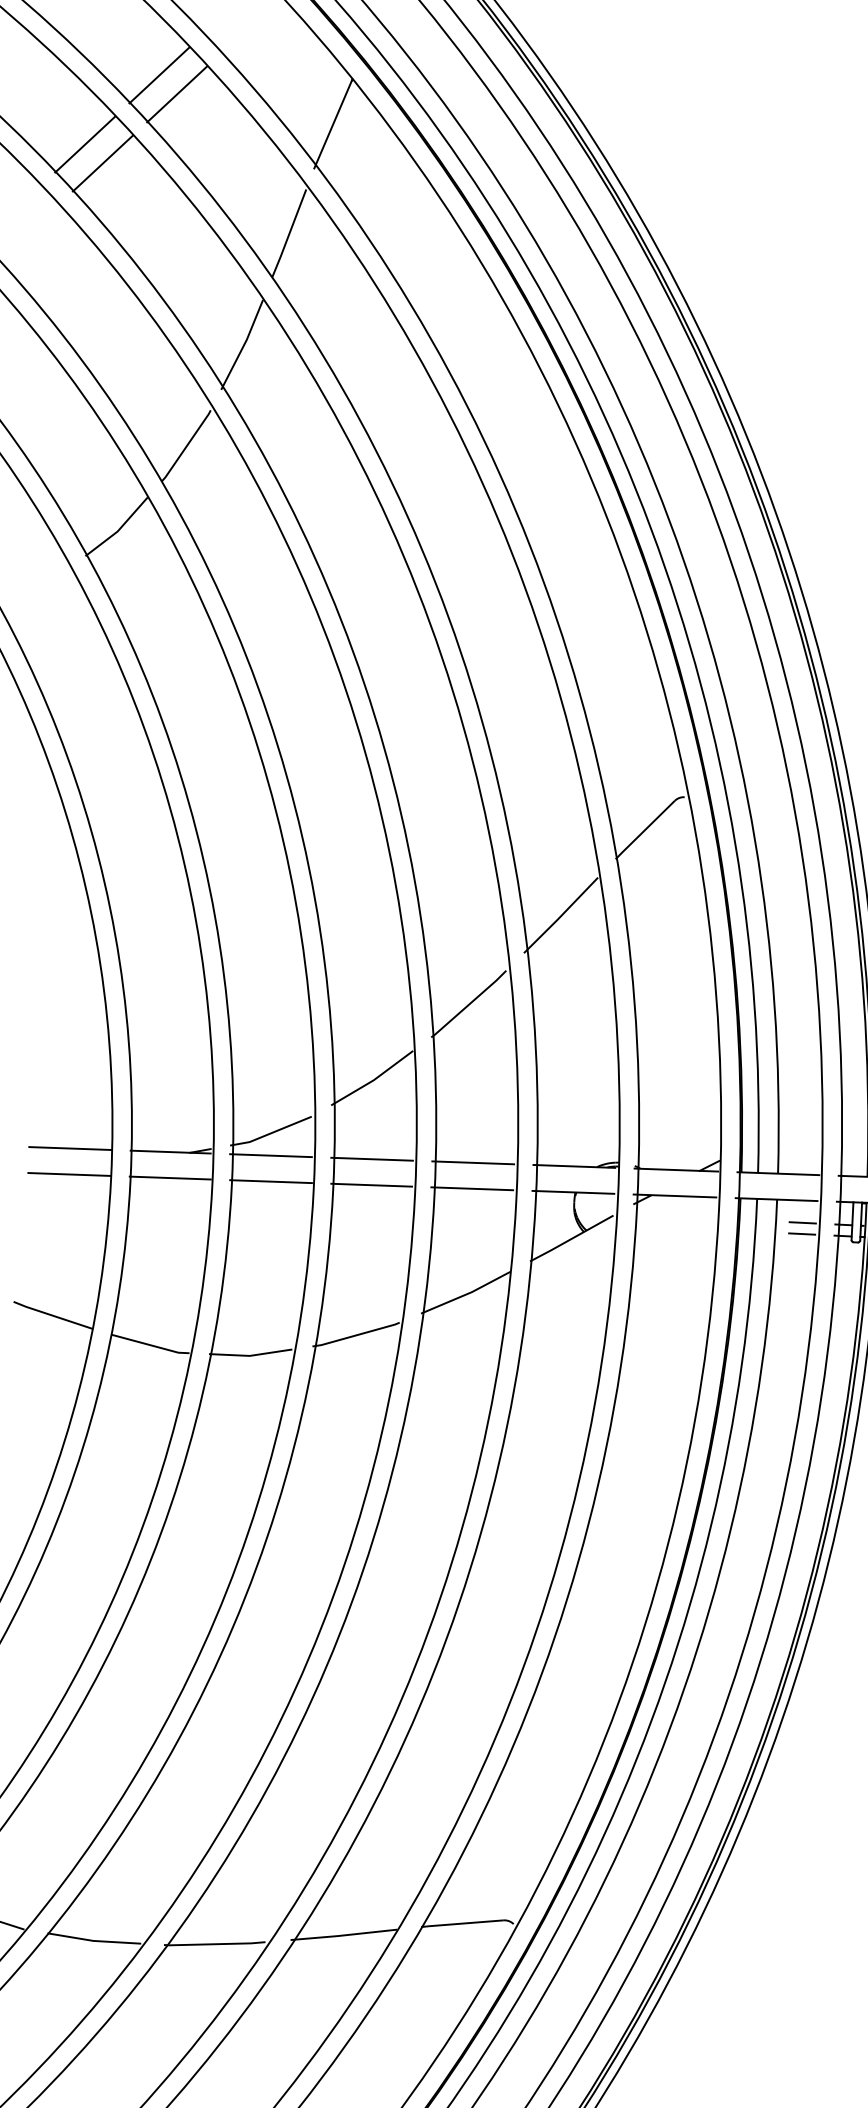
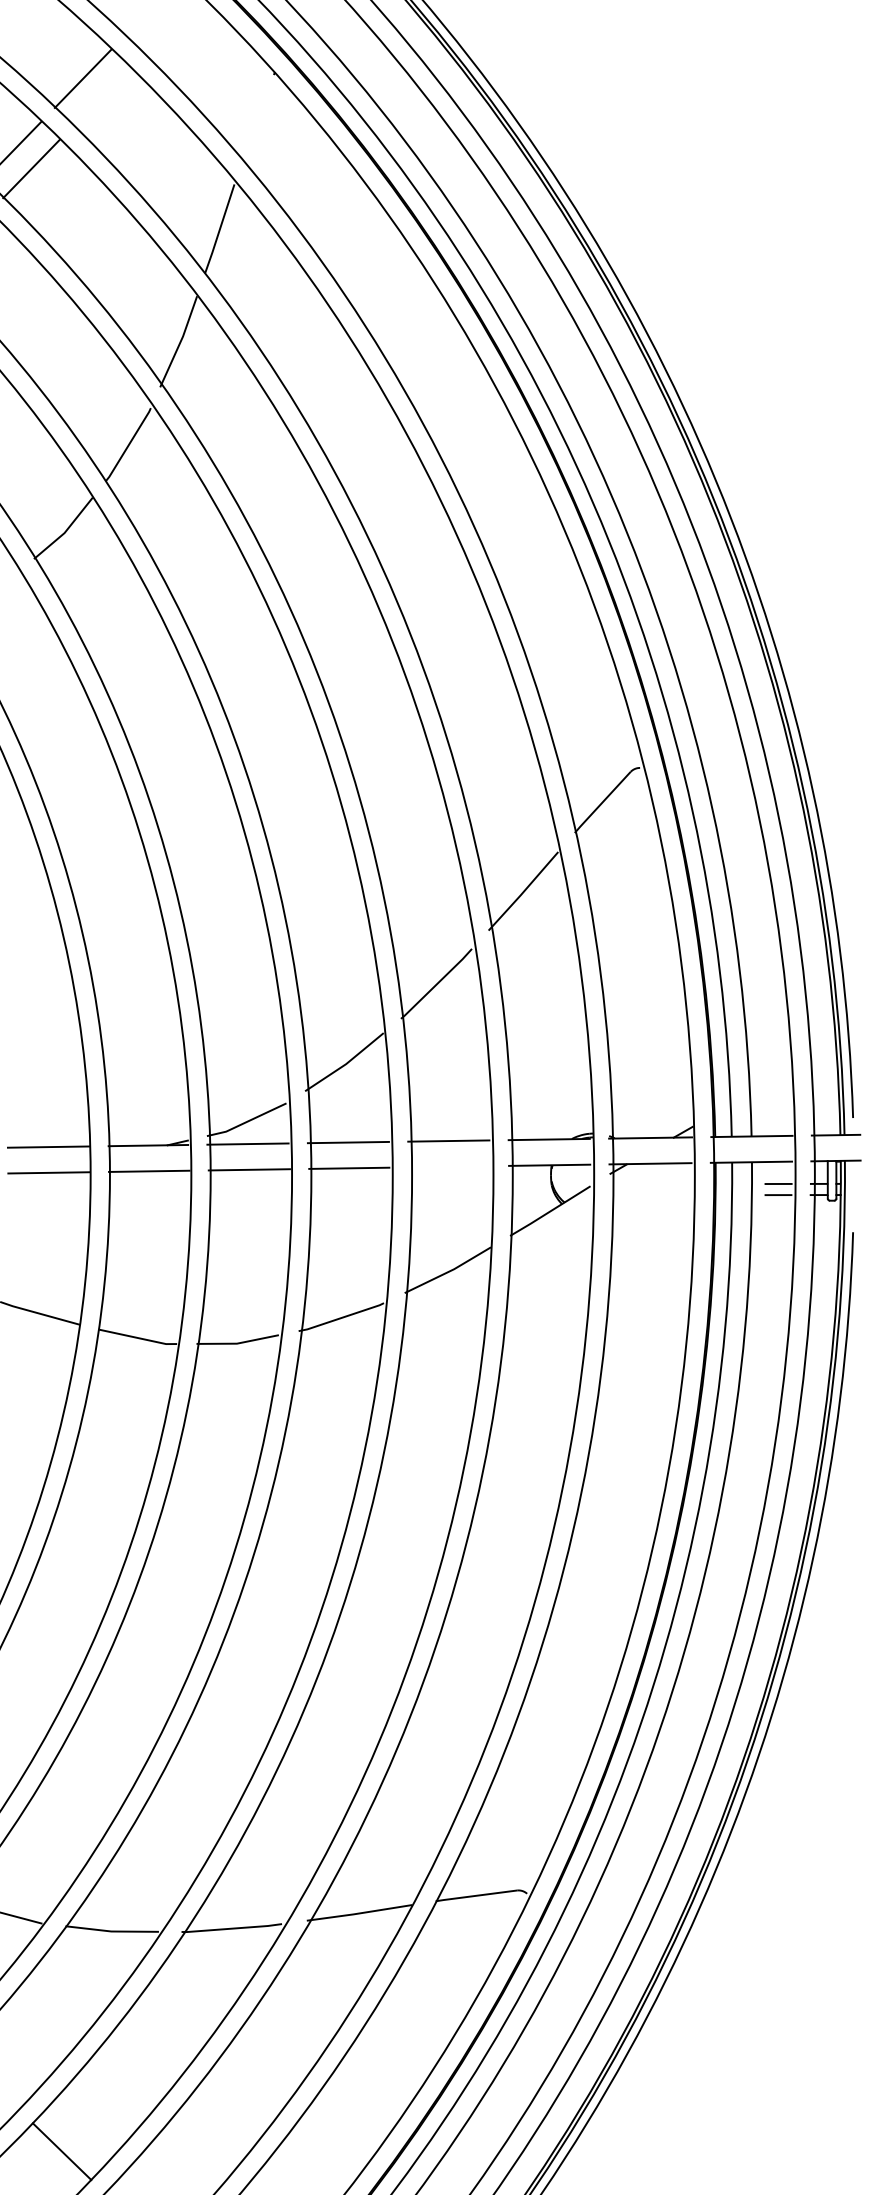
line: (176, 94) -> (101, 96), removed
line: (332, 124) -> (257, 118), removed
line: (471, 1188) -> (448, 1166), removed

